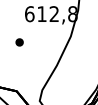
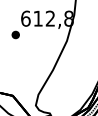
part: (19, 41) -> (15, 34), moved

